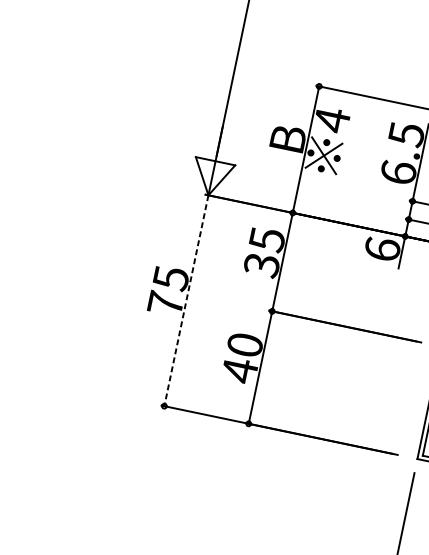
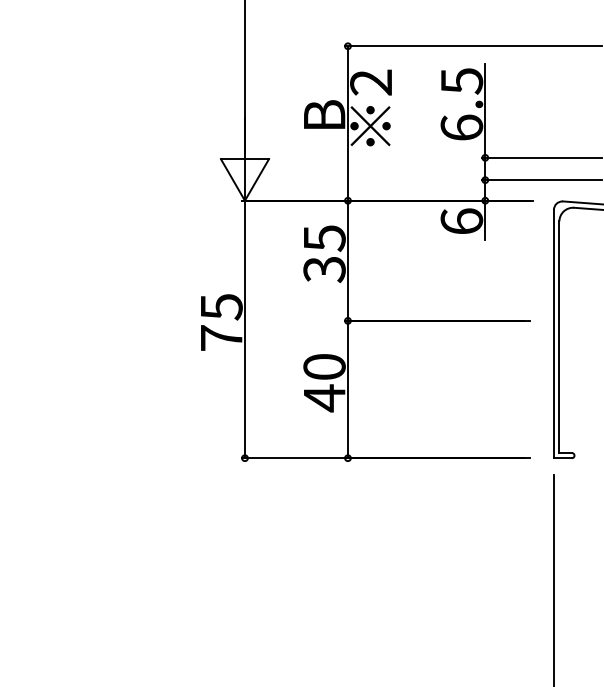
text: (331, 119) -> (370, 82), 4 -> 2
line: (186, 300) -> (244, 329), dashed -> solid

